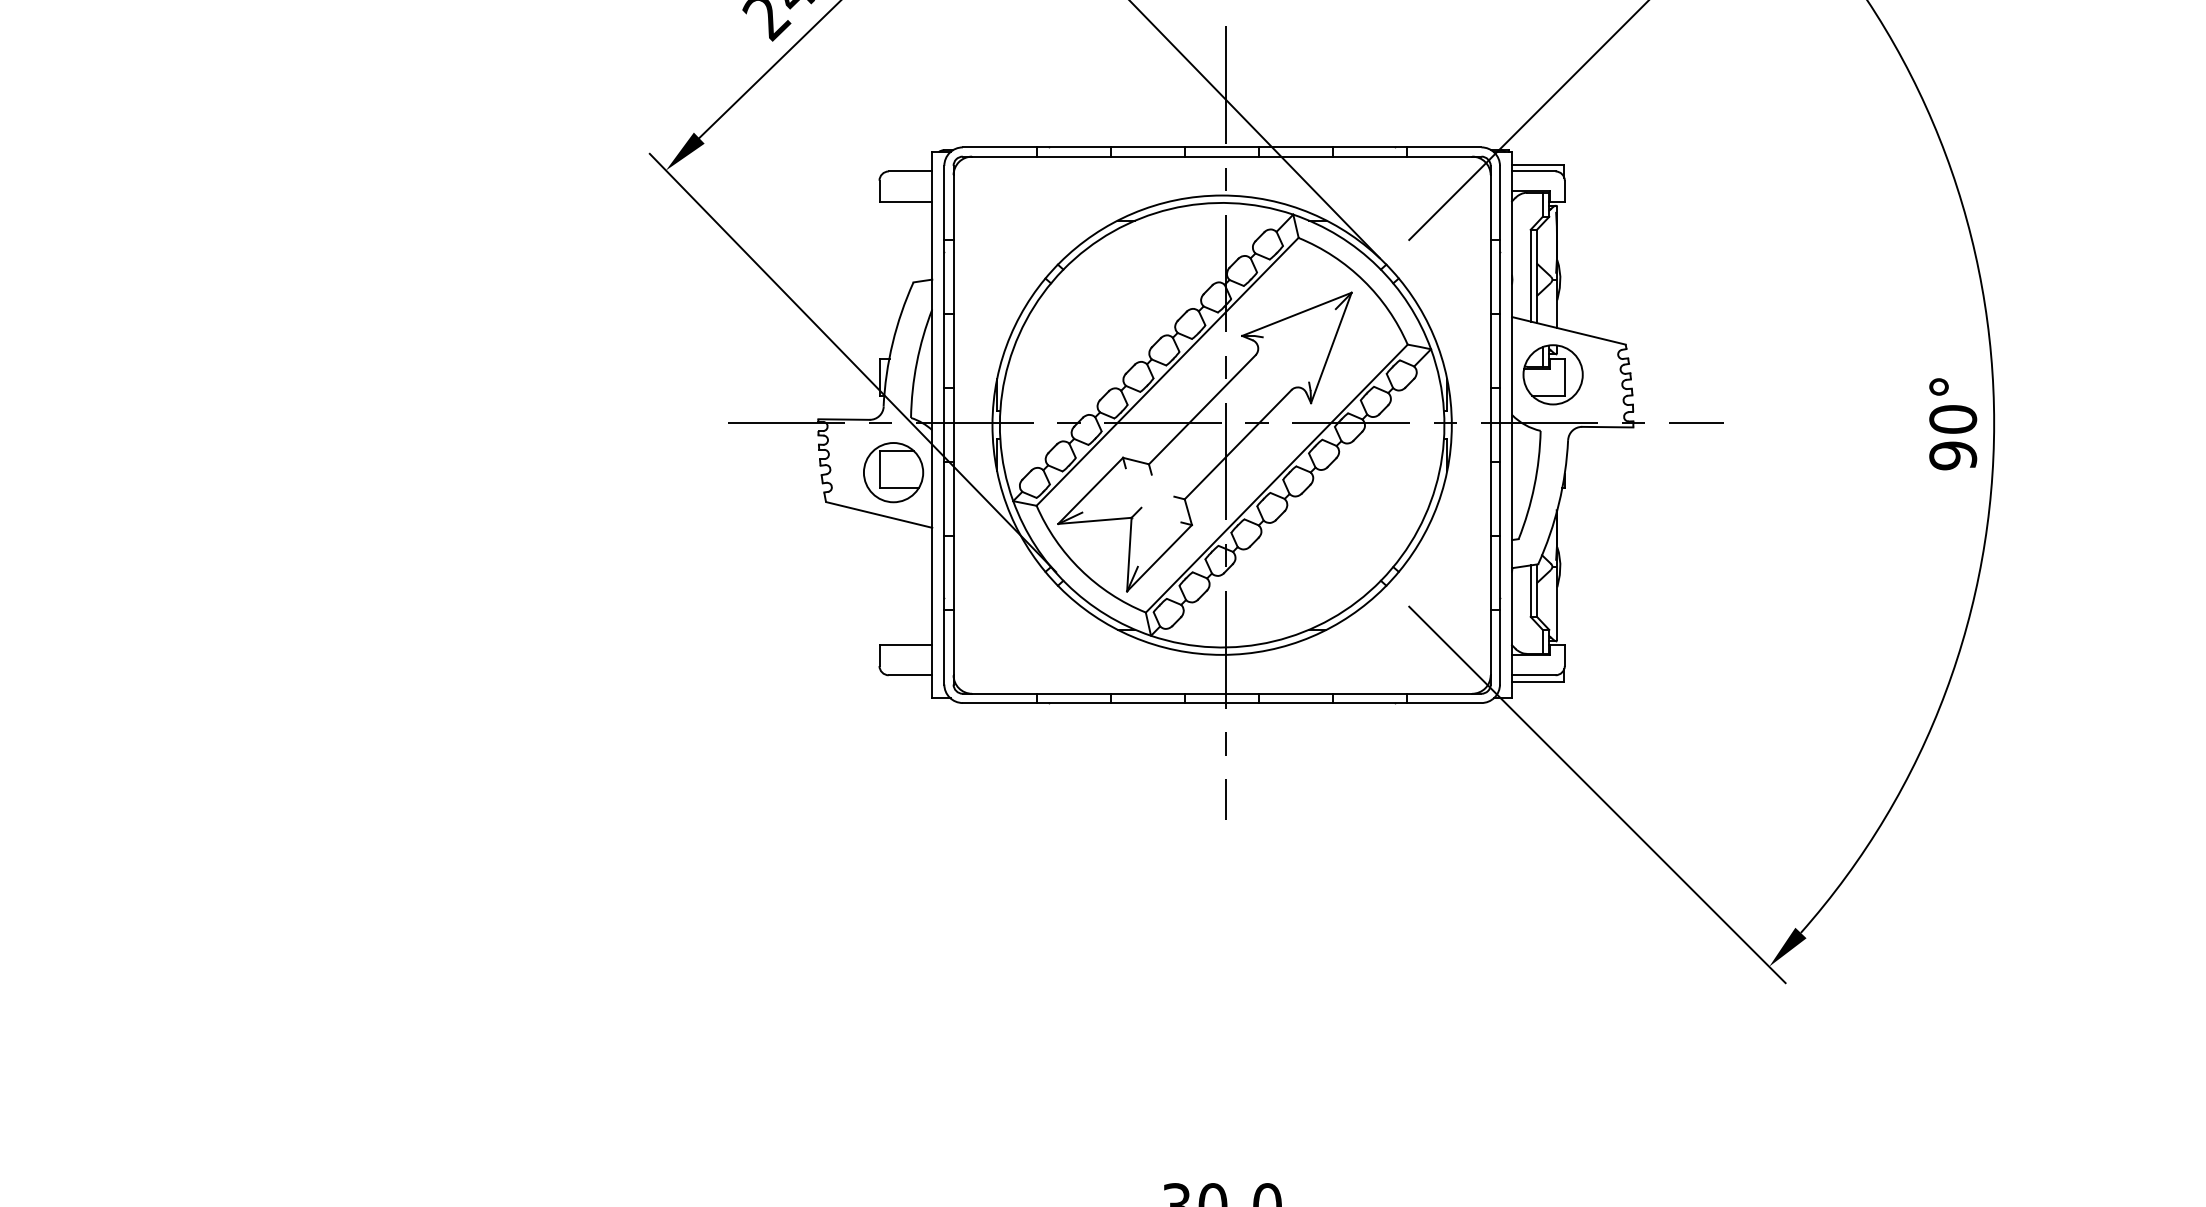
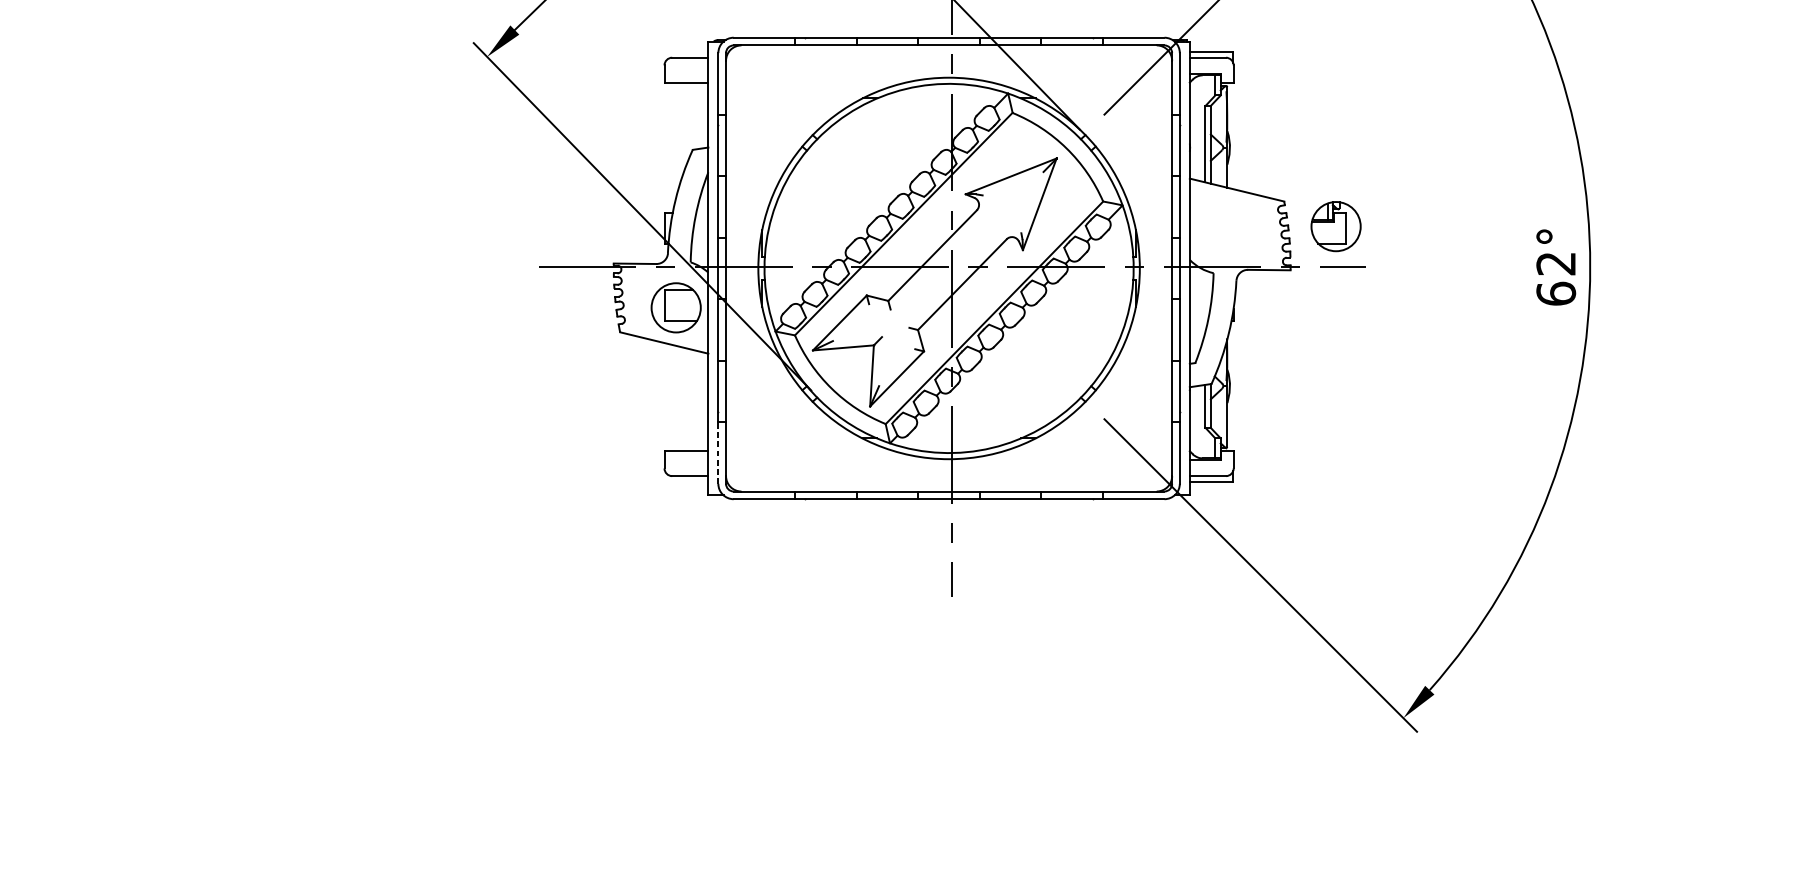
part: (1552, 374) -> (1335, 226), moved
text: (1953, 437) -> (1556, 278), 90° -> 62°
line: (944, 646) -> (718, 452), solid -> dashed

